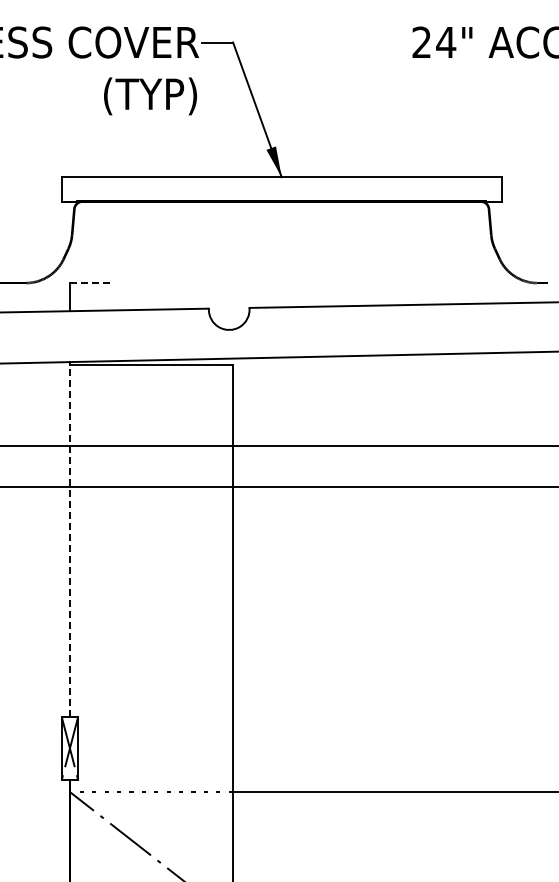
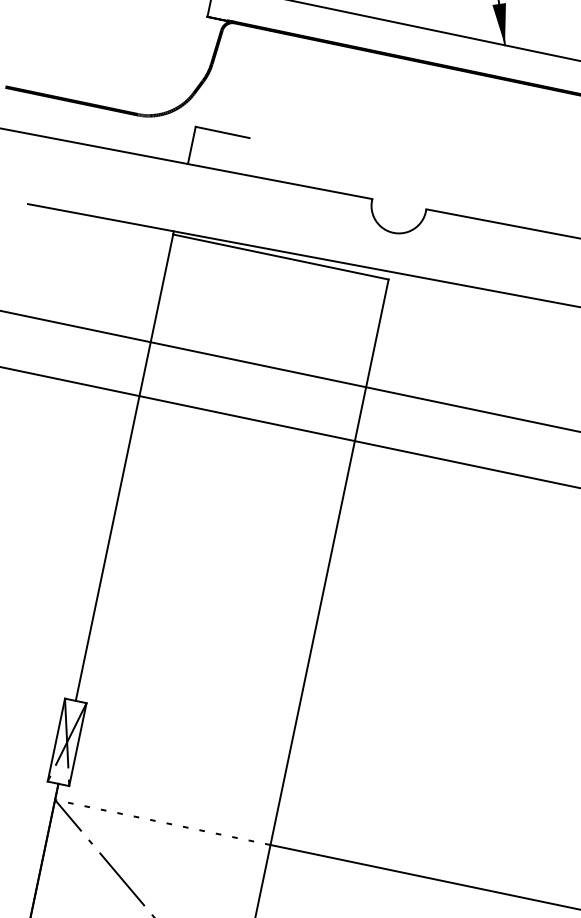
line: (90, 283) -> (222, 133), dashed -> solid
line: (69, 540) -> (124, 467), dashed -> solid

